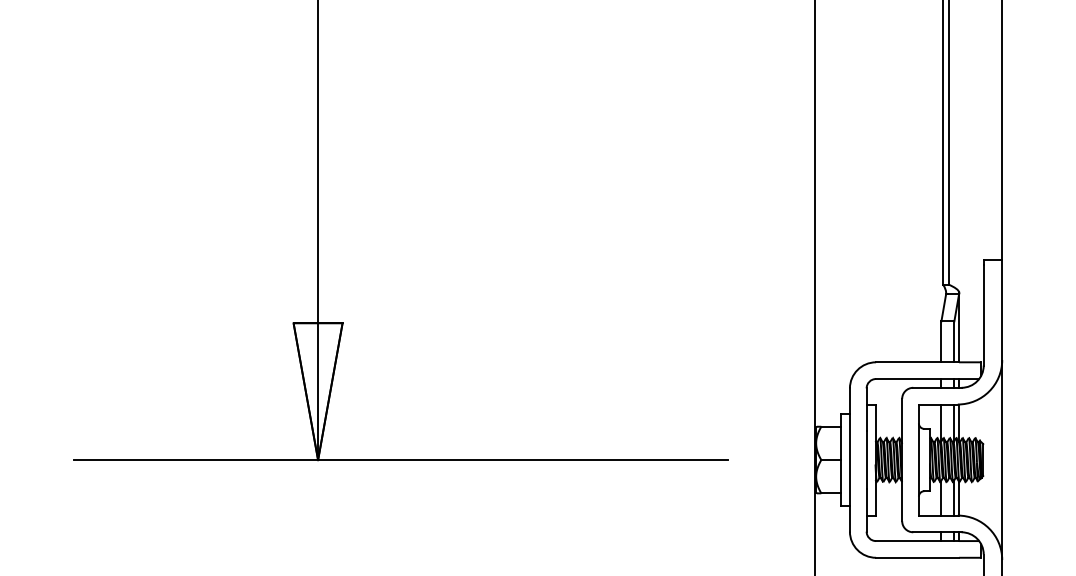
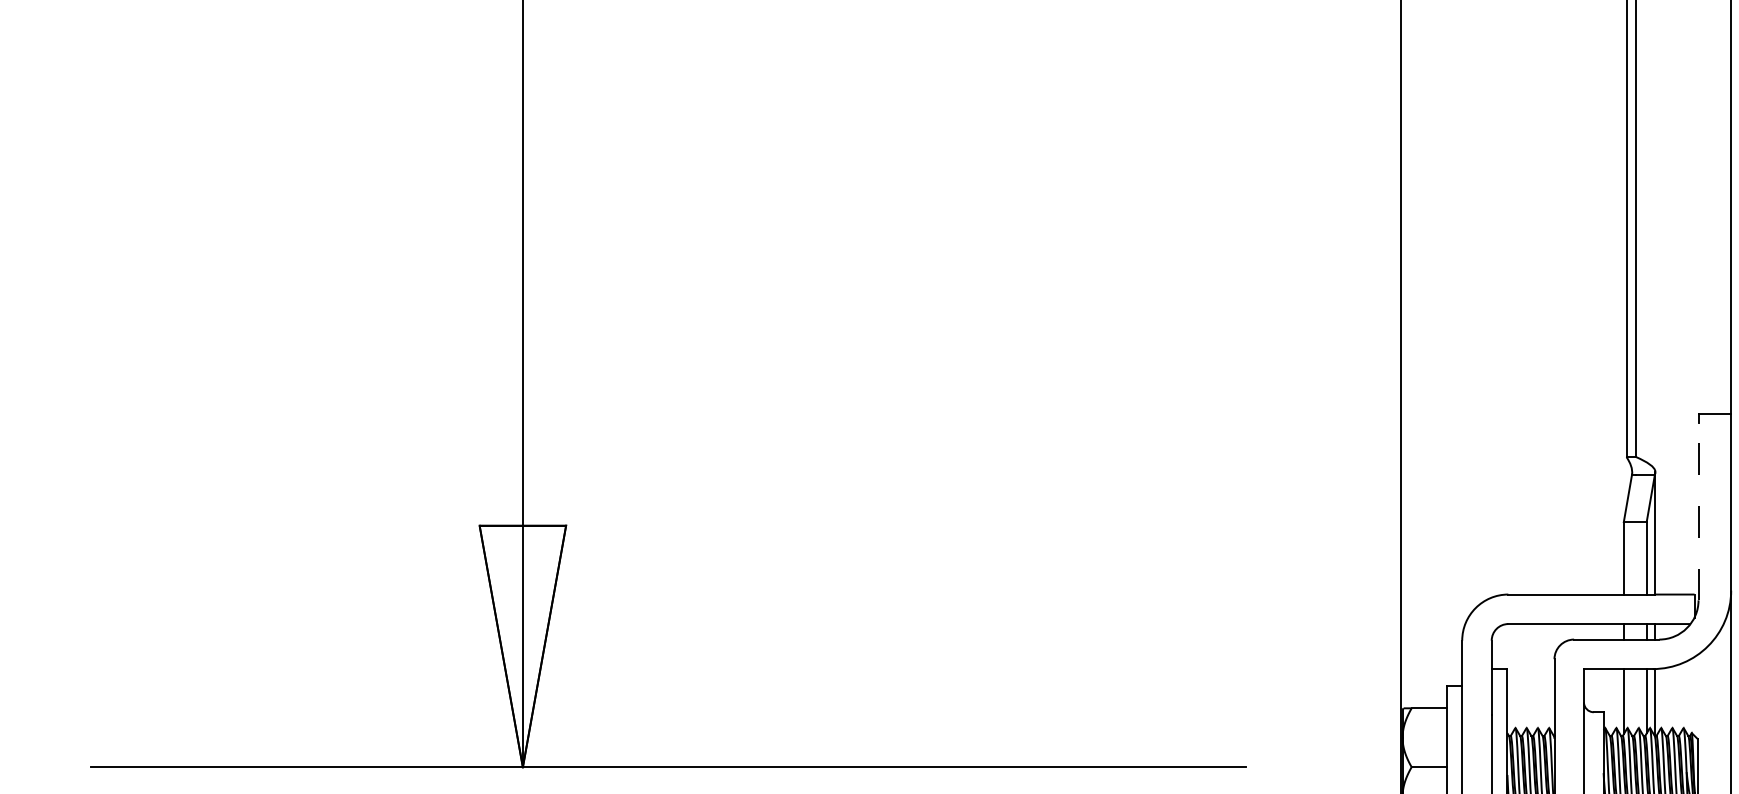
line: (983, 315) -> (1698, 511), solid -> dashed

